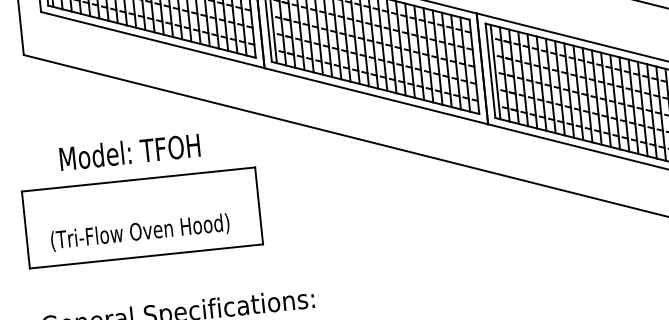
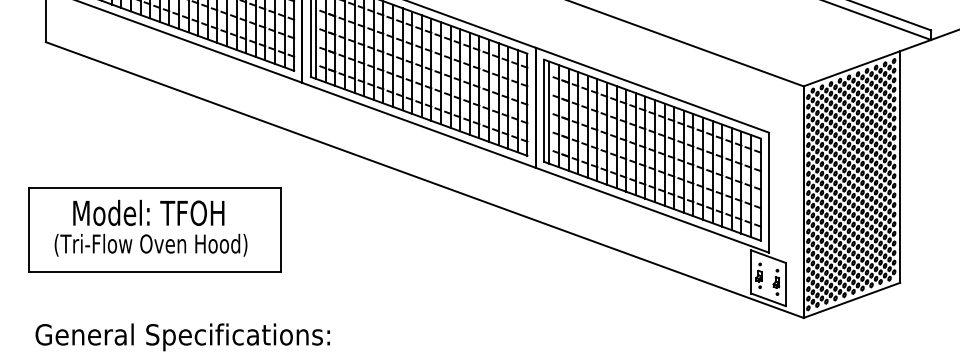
text: (129, 151) -> (148, 212), moved

